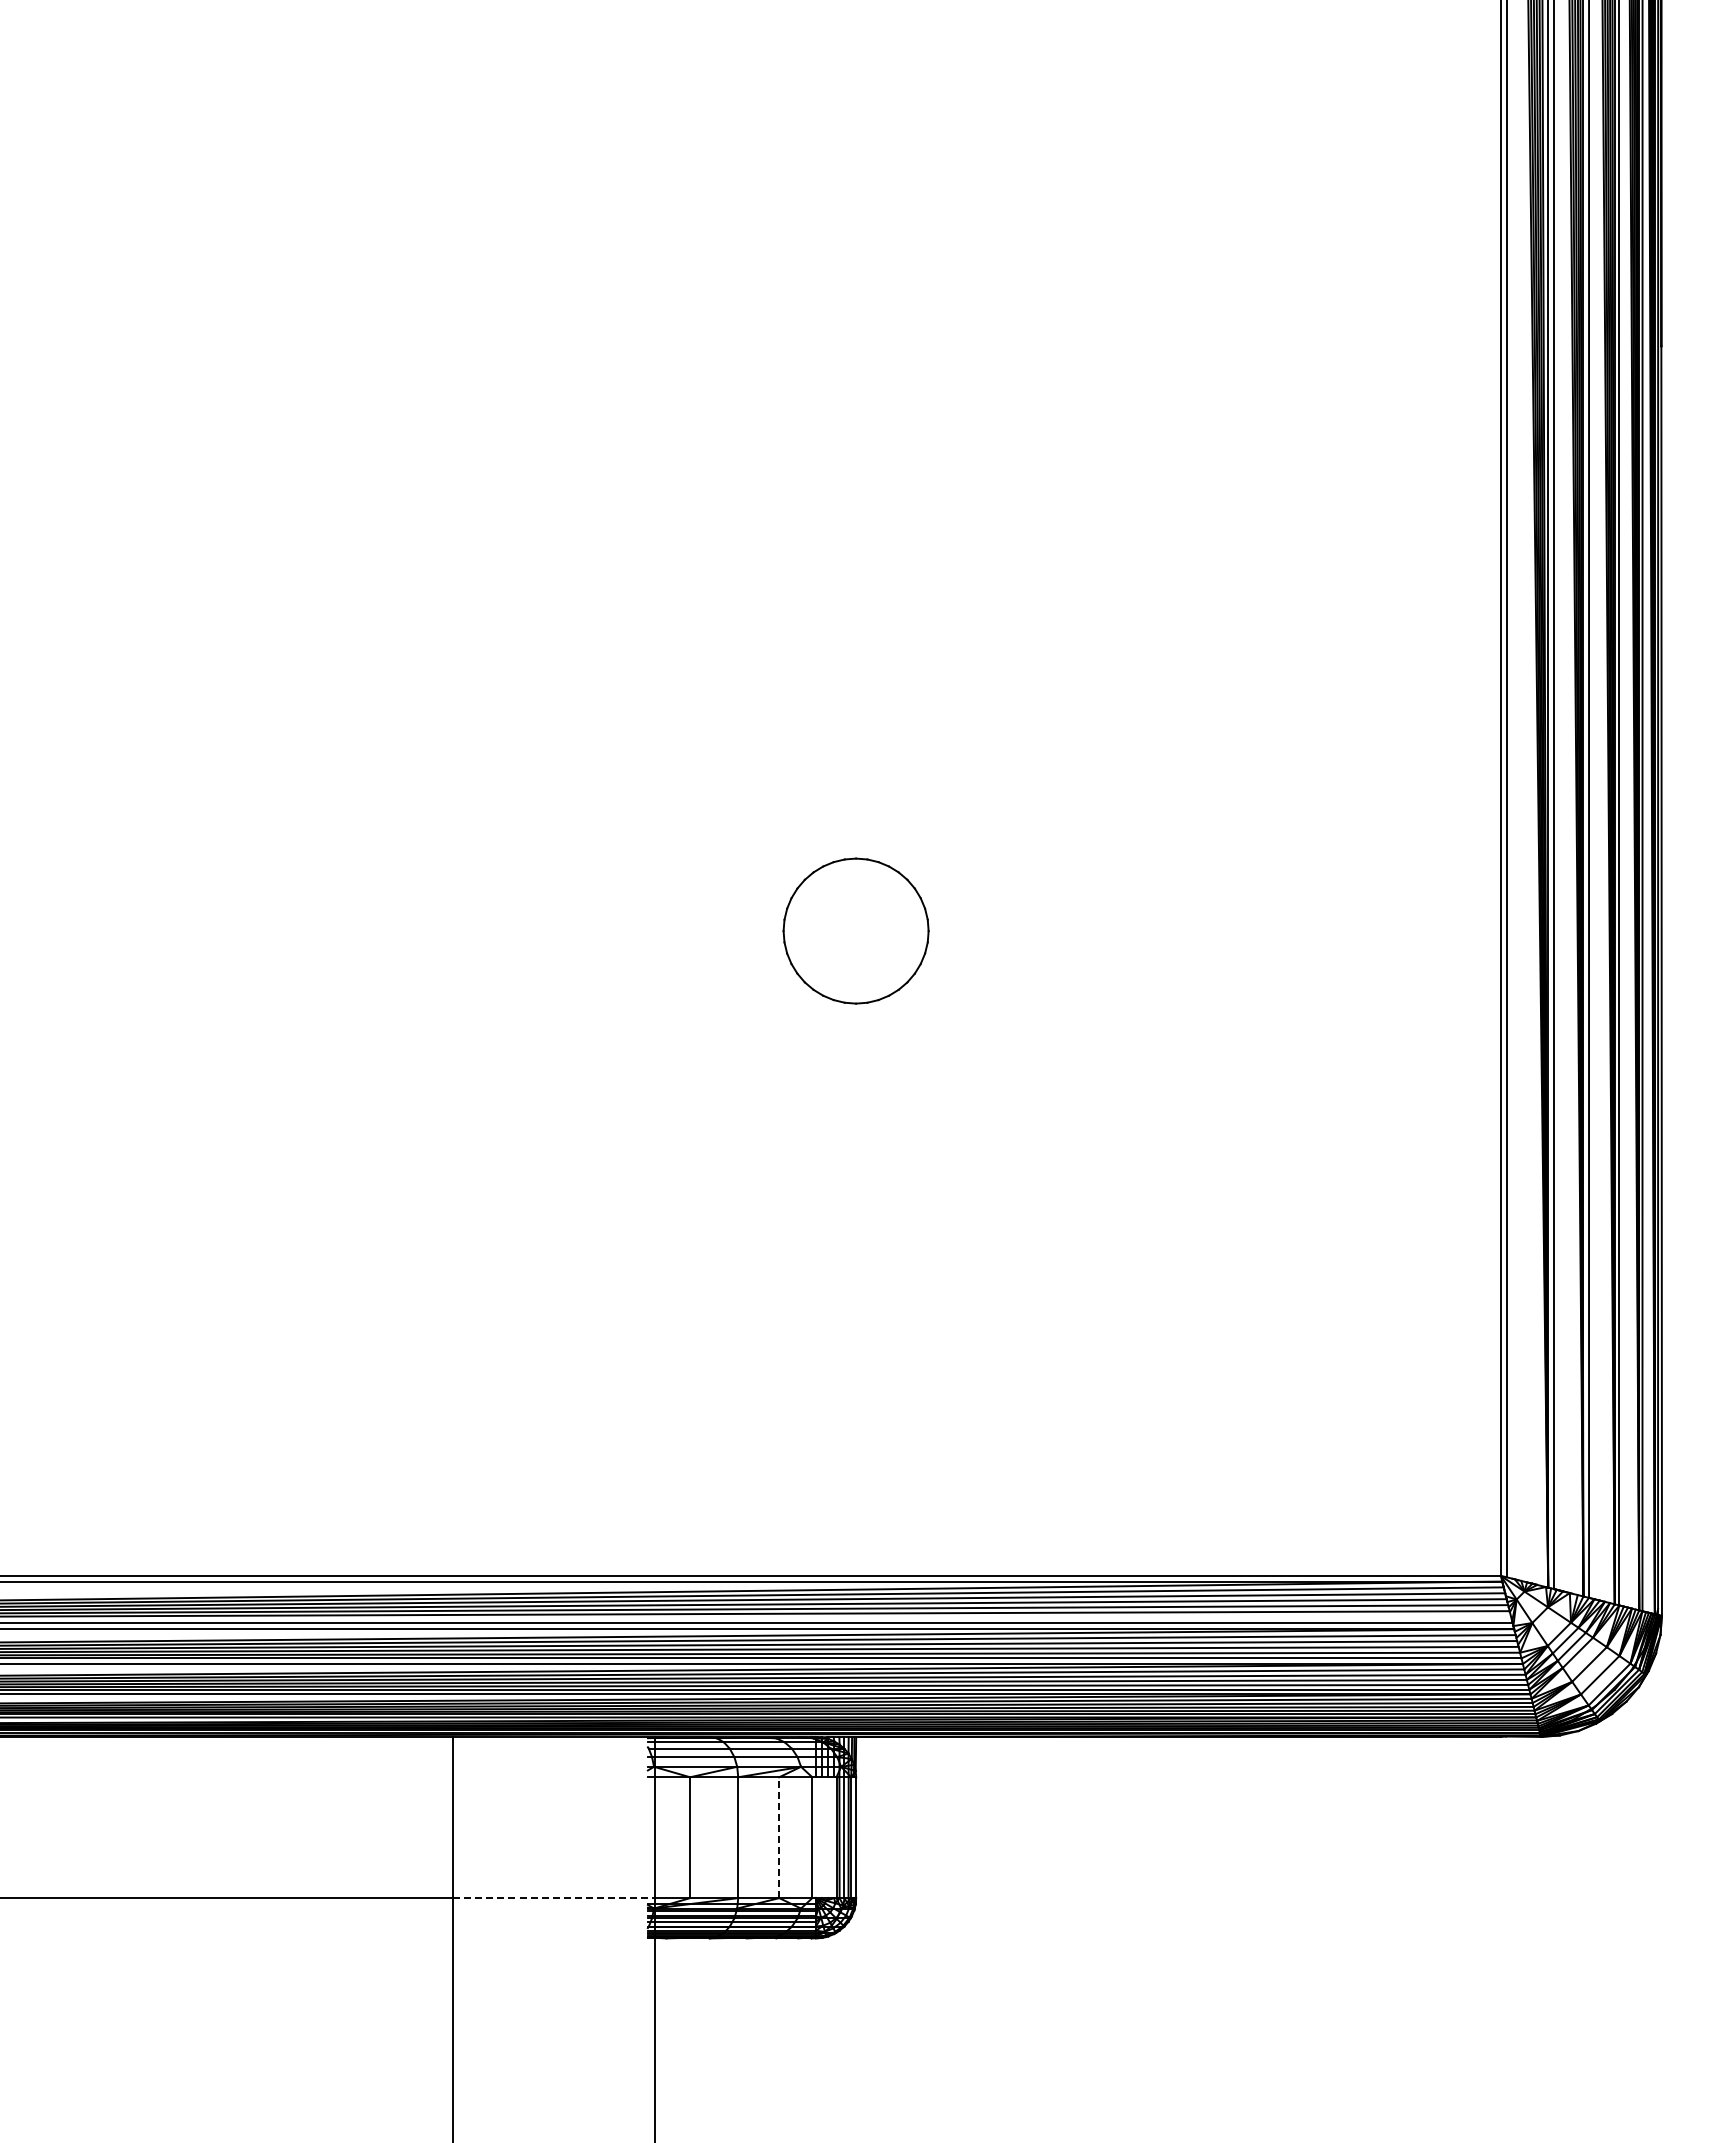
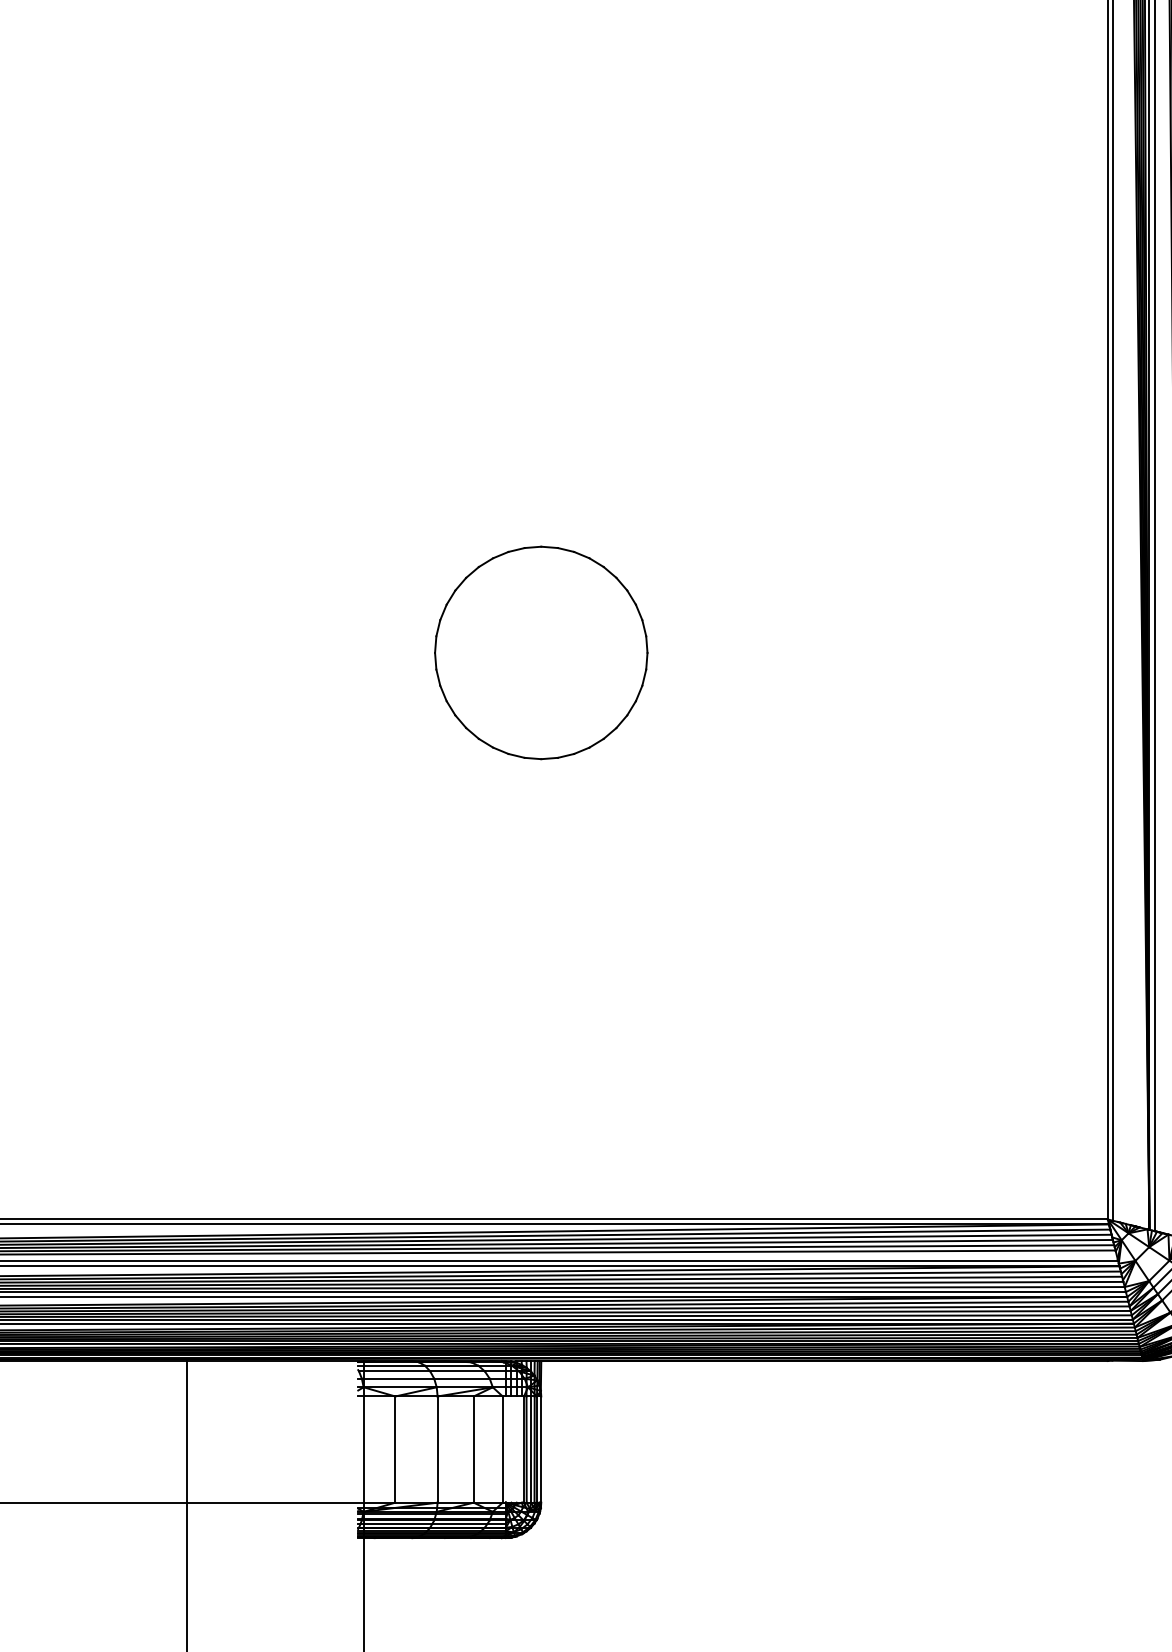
part: (855, 930) -> (540, 652), size x1.67
line: (779, 1837) -> (473, 1449), dashed -> solid
line: (554, 1898) -> (276, 1503), dashed -> solid

